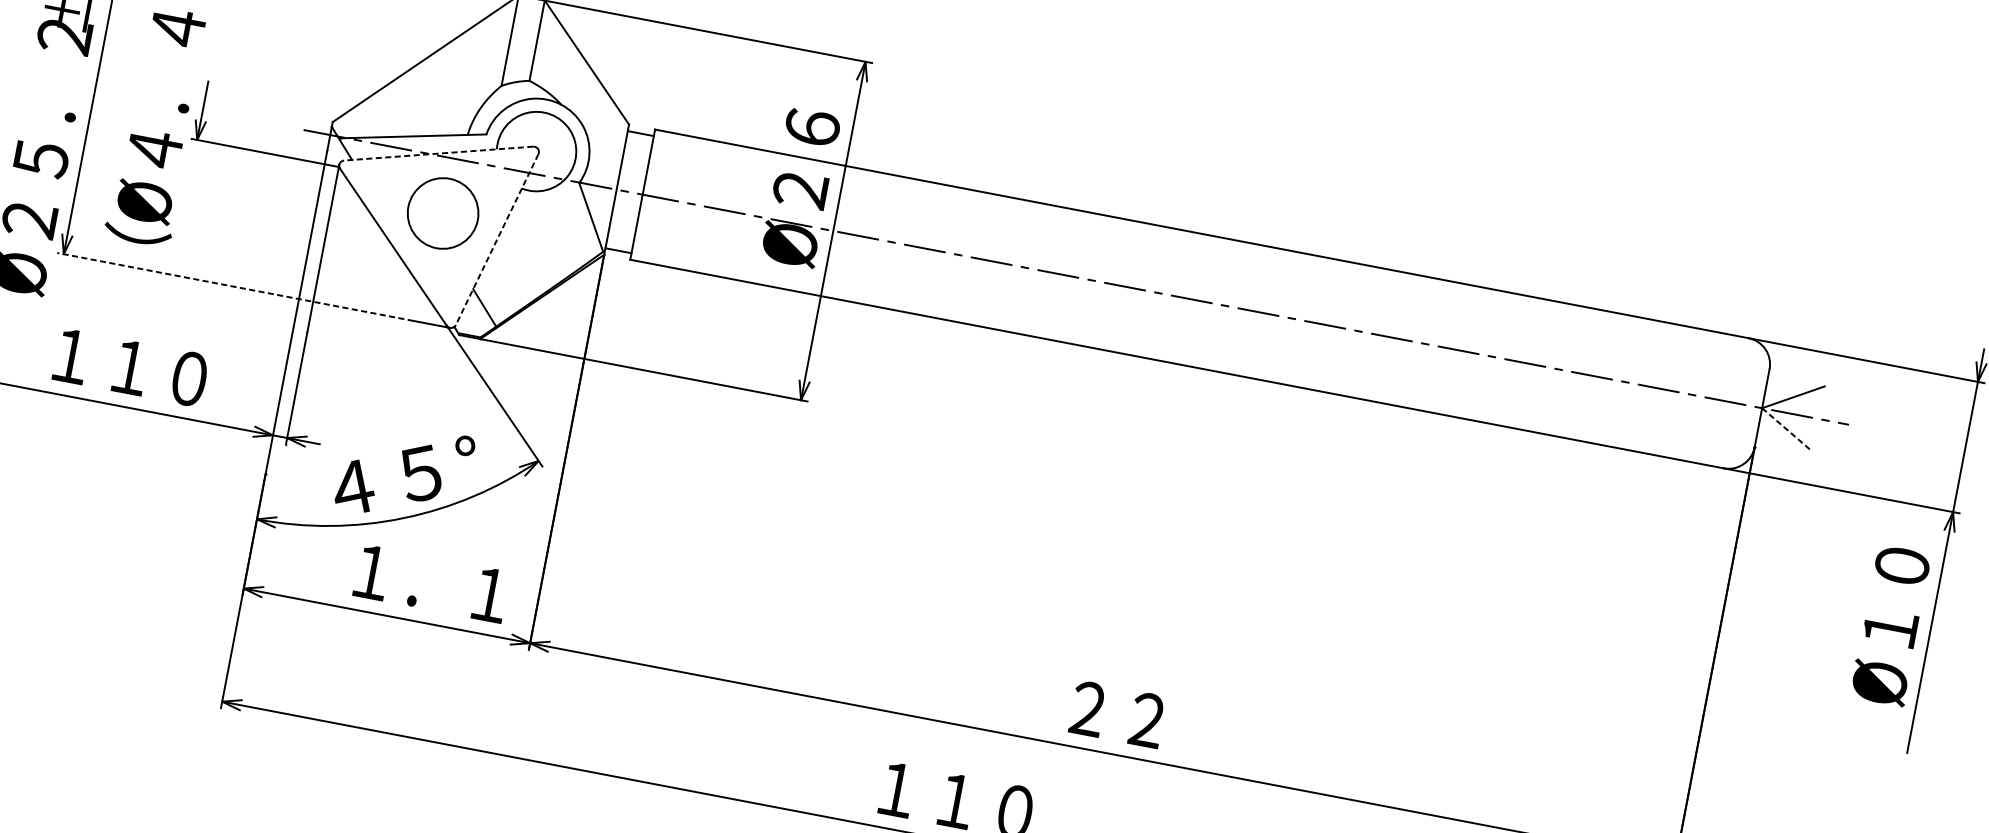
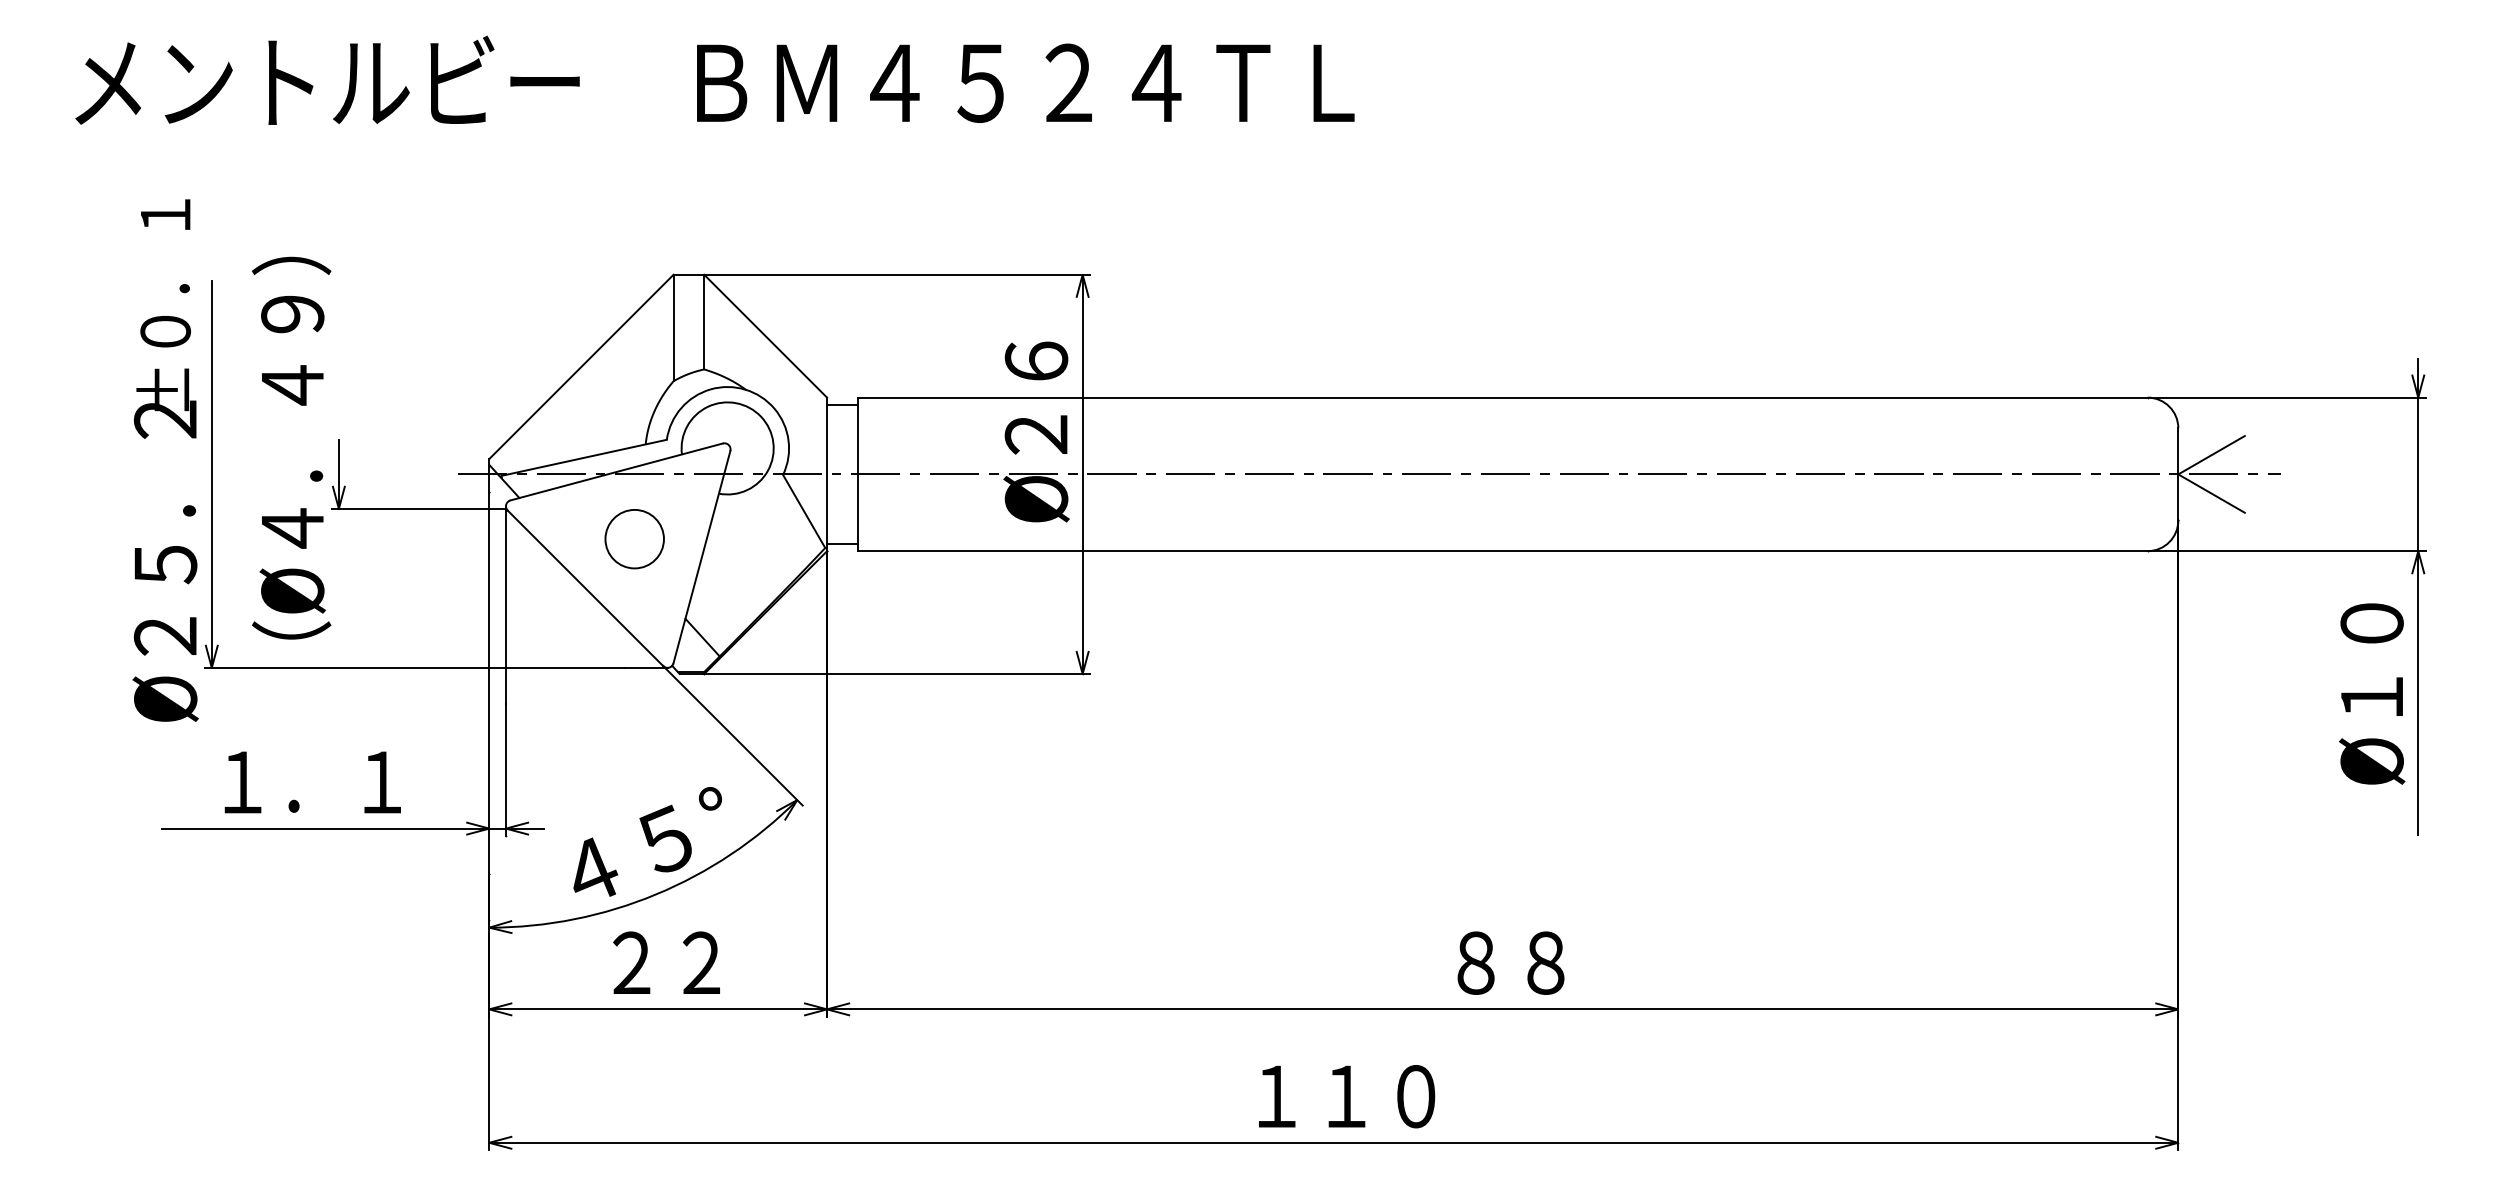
line: (438, 153) -> (616, 471), dashed -> solid
circle: (443, 212) -> (634, 538), size x0.71
line: (496, 239) -> (701, 557), dashed -> solid
line: (234, 286) -> (413, 667), dashed -> solid
text: (157, 372) -> (344, 782), １１０ -> １．１
line: (1788, 429) -> (2212, 493), dashed -> solid
text: (431, 583) -> (701, 962), １．１ -> ２２
text: (1117, 713) -> (1510, 962), ２２ -> ８８

